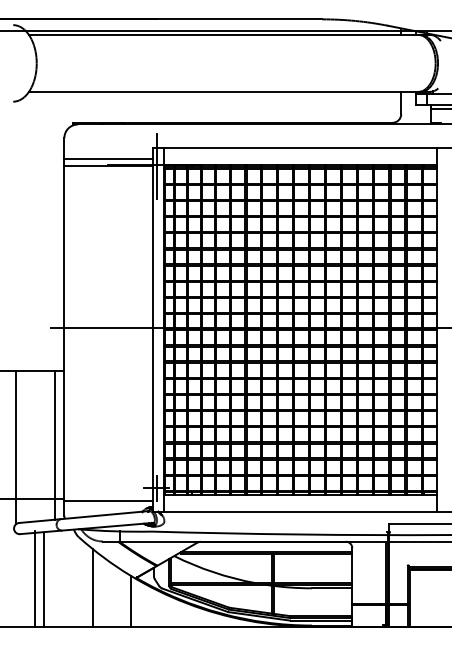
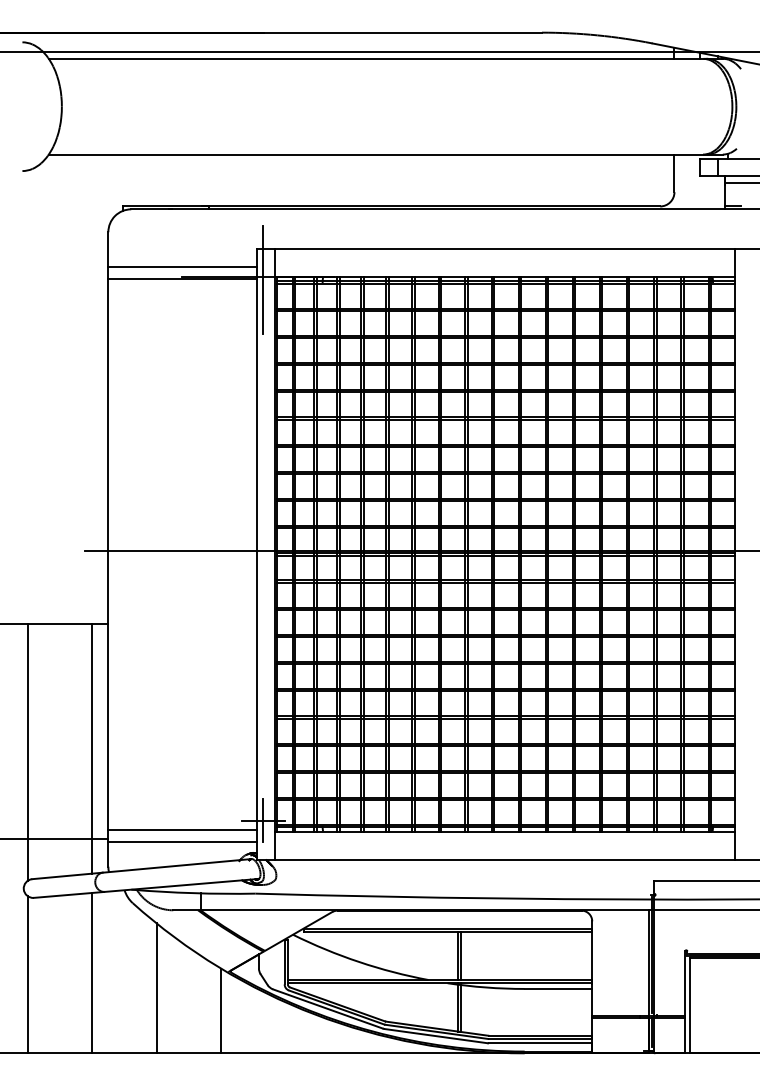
line: (108, 493) -> (182, 829), added
line: (34, 578) -> (91, 972), moved
line: (44, 579) -> (27, 974), moved

